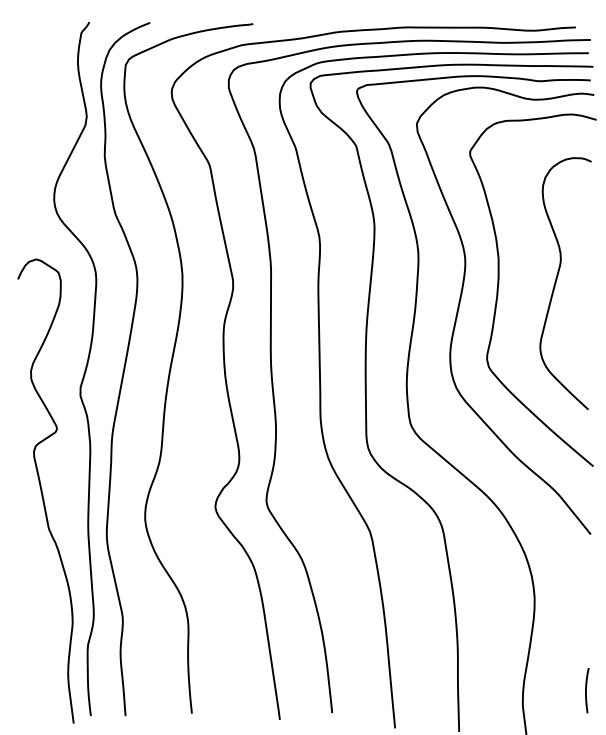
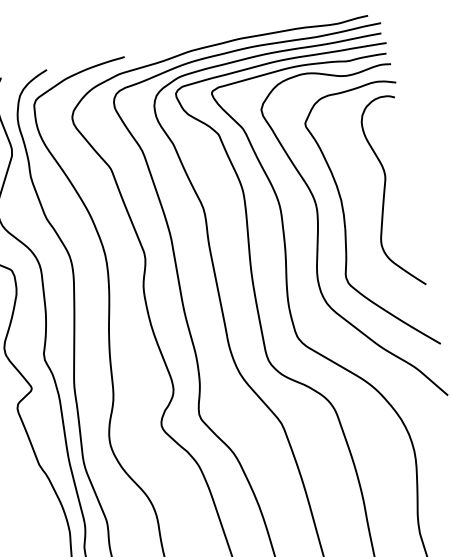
curve: (557, 279) -> (385, 190), moved

